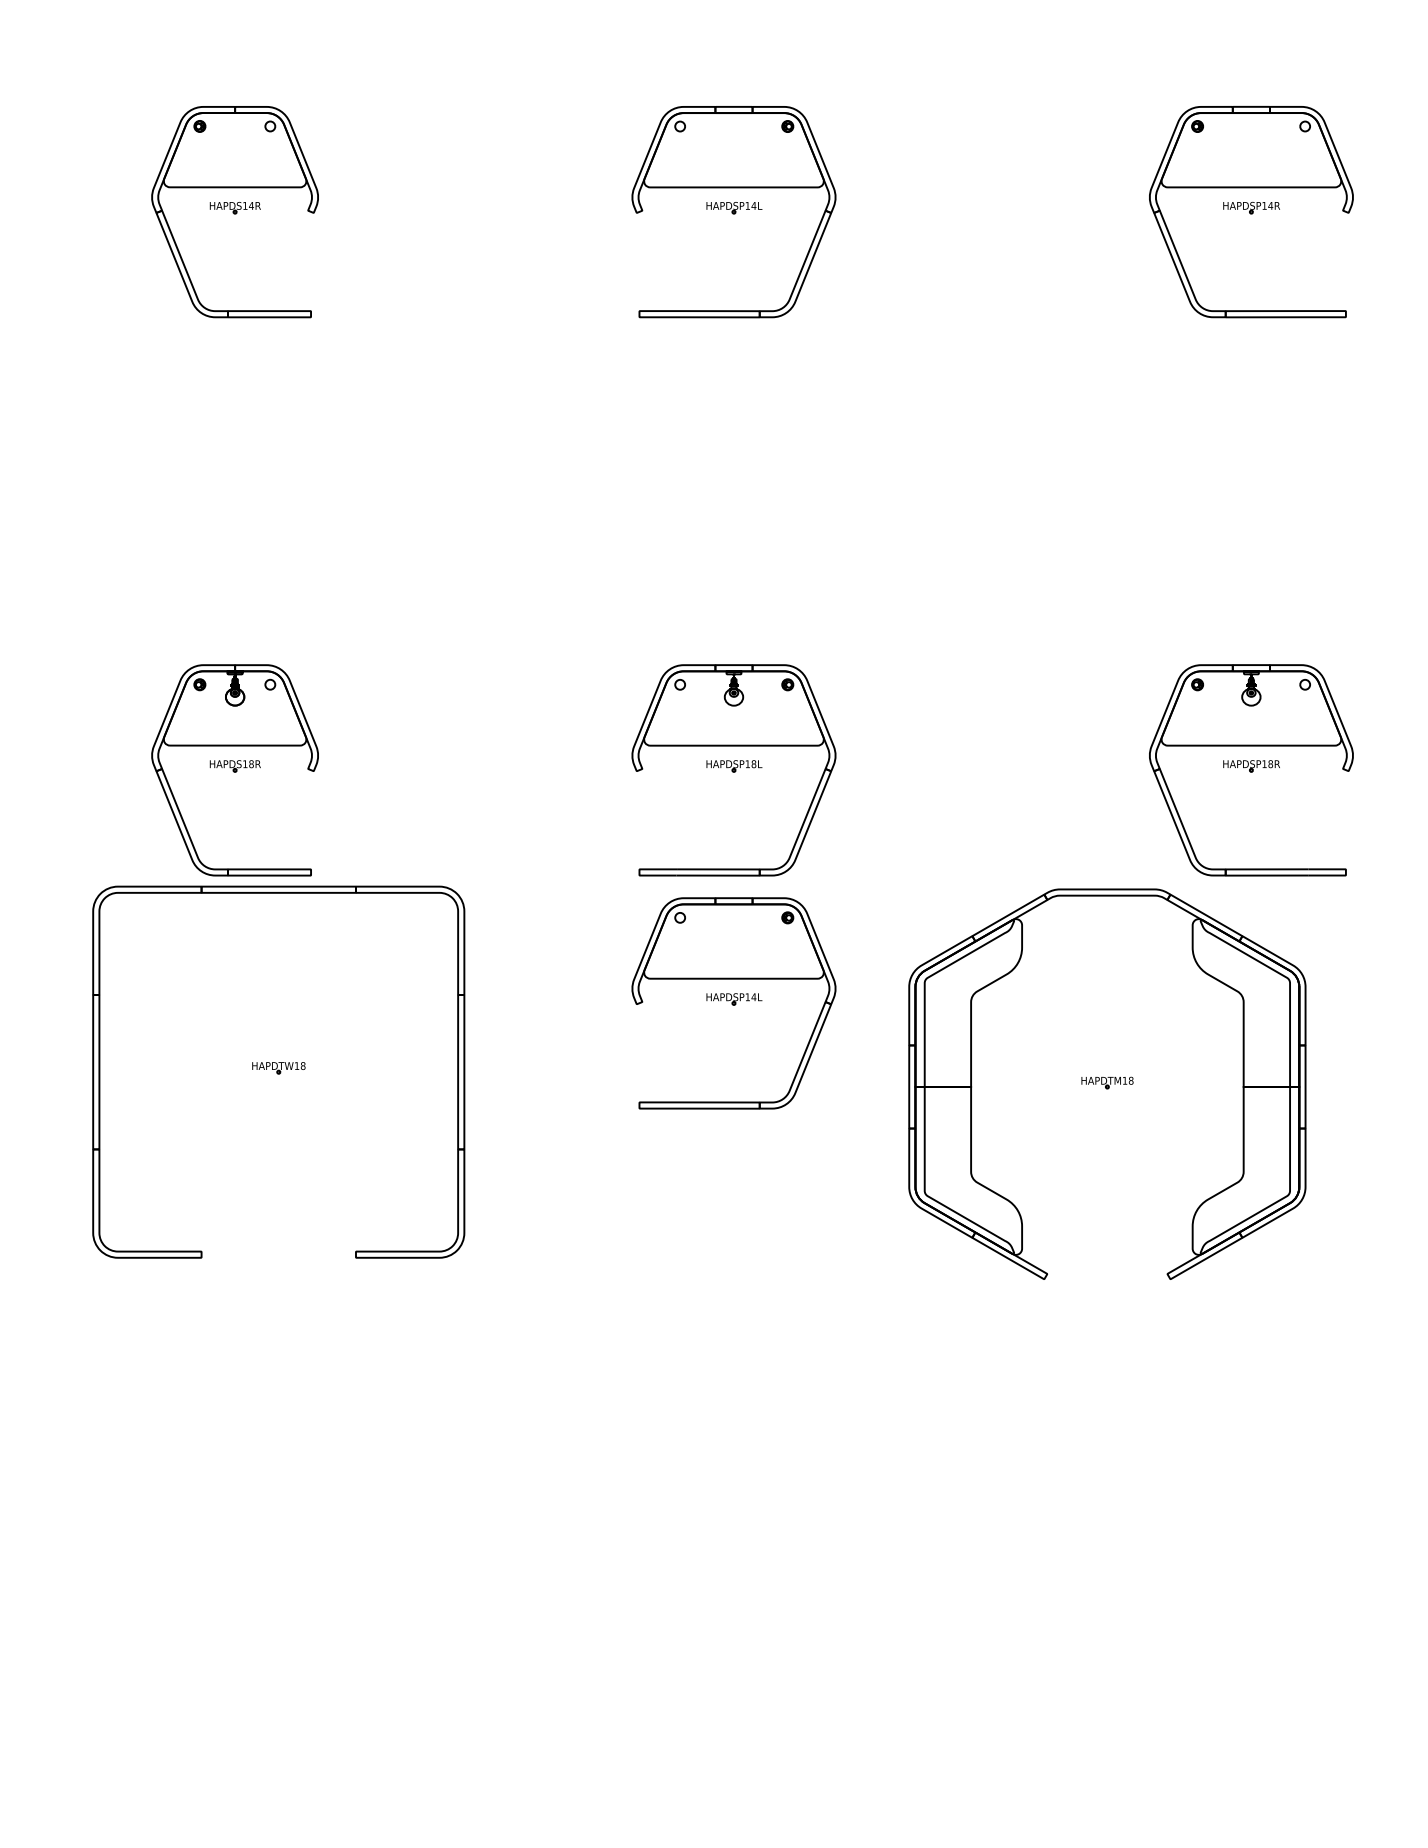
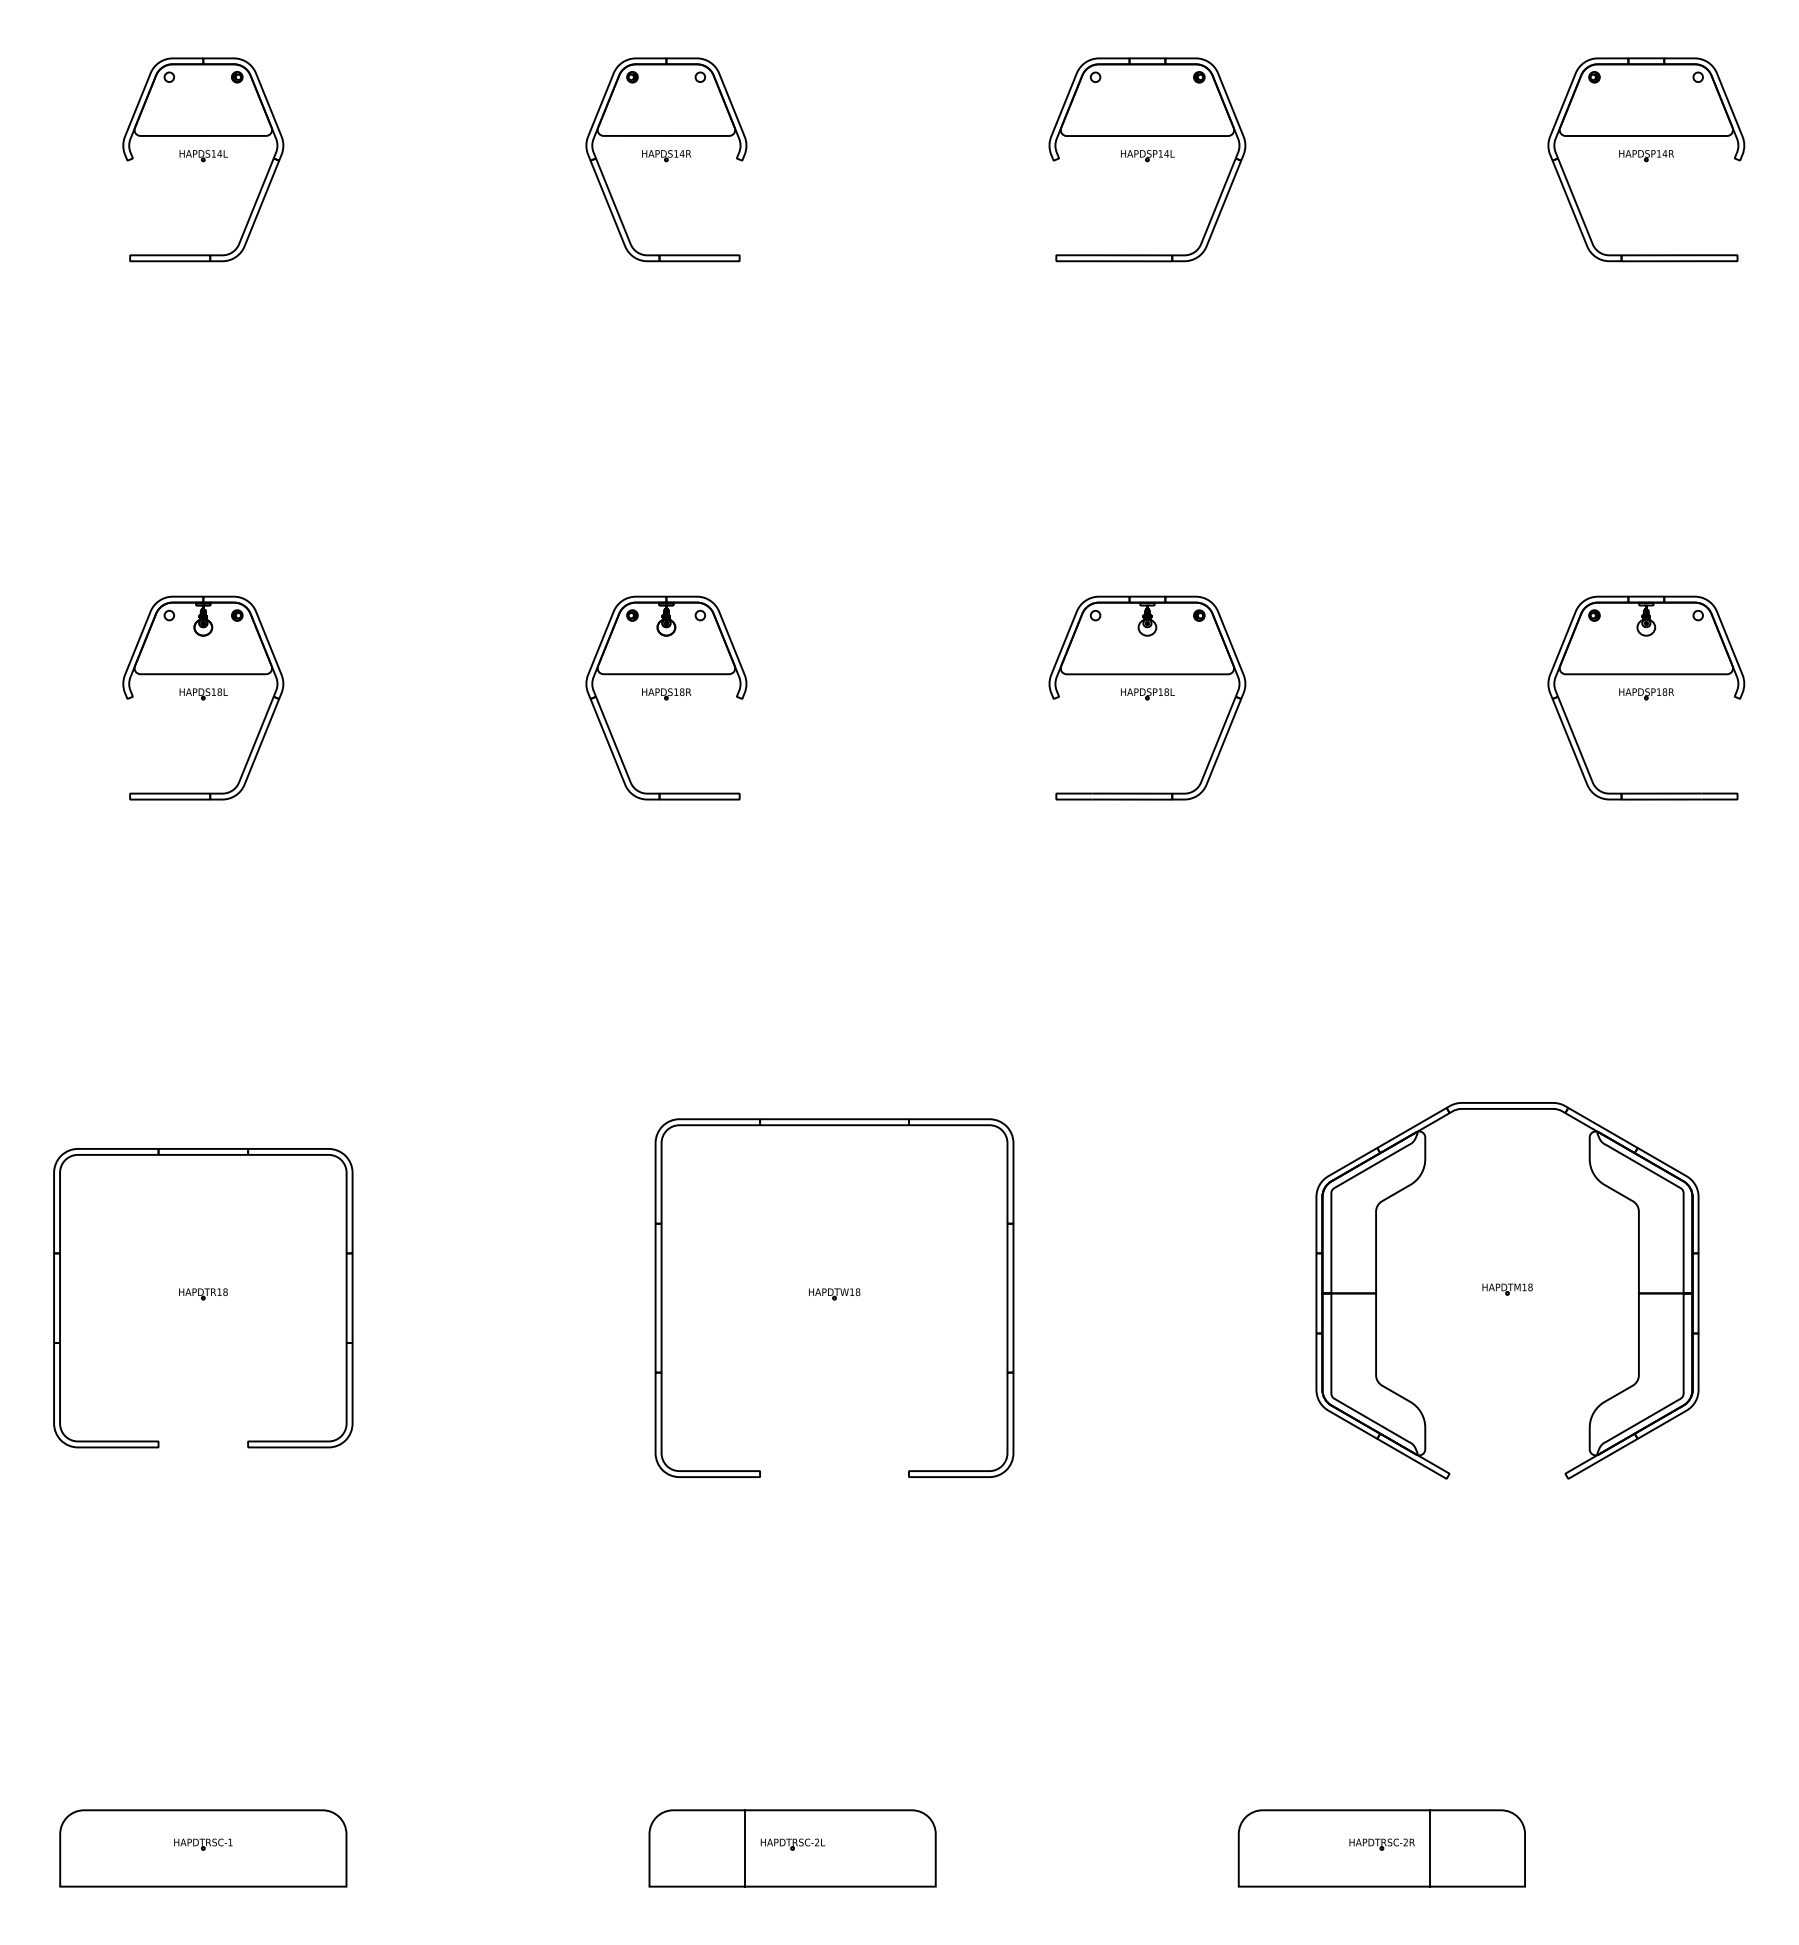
part: (734, 1003) -> (1147, 922), removed
part: (278, 1071) -> (834, 1297), moved
part: (1107, 1083) -> (1507, 1290), moved

